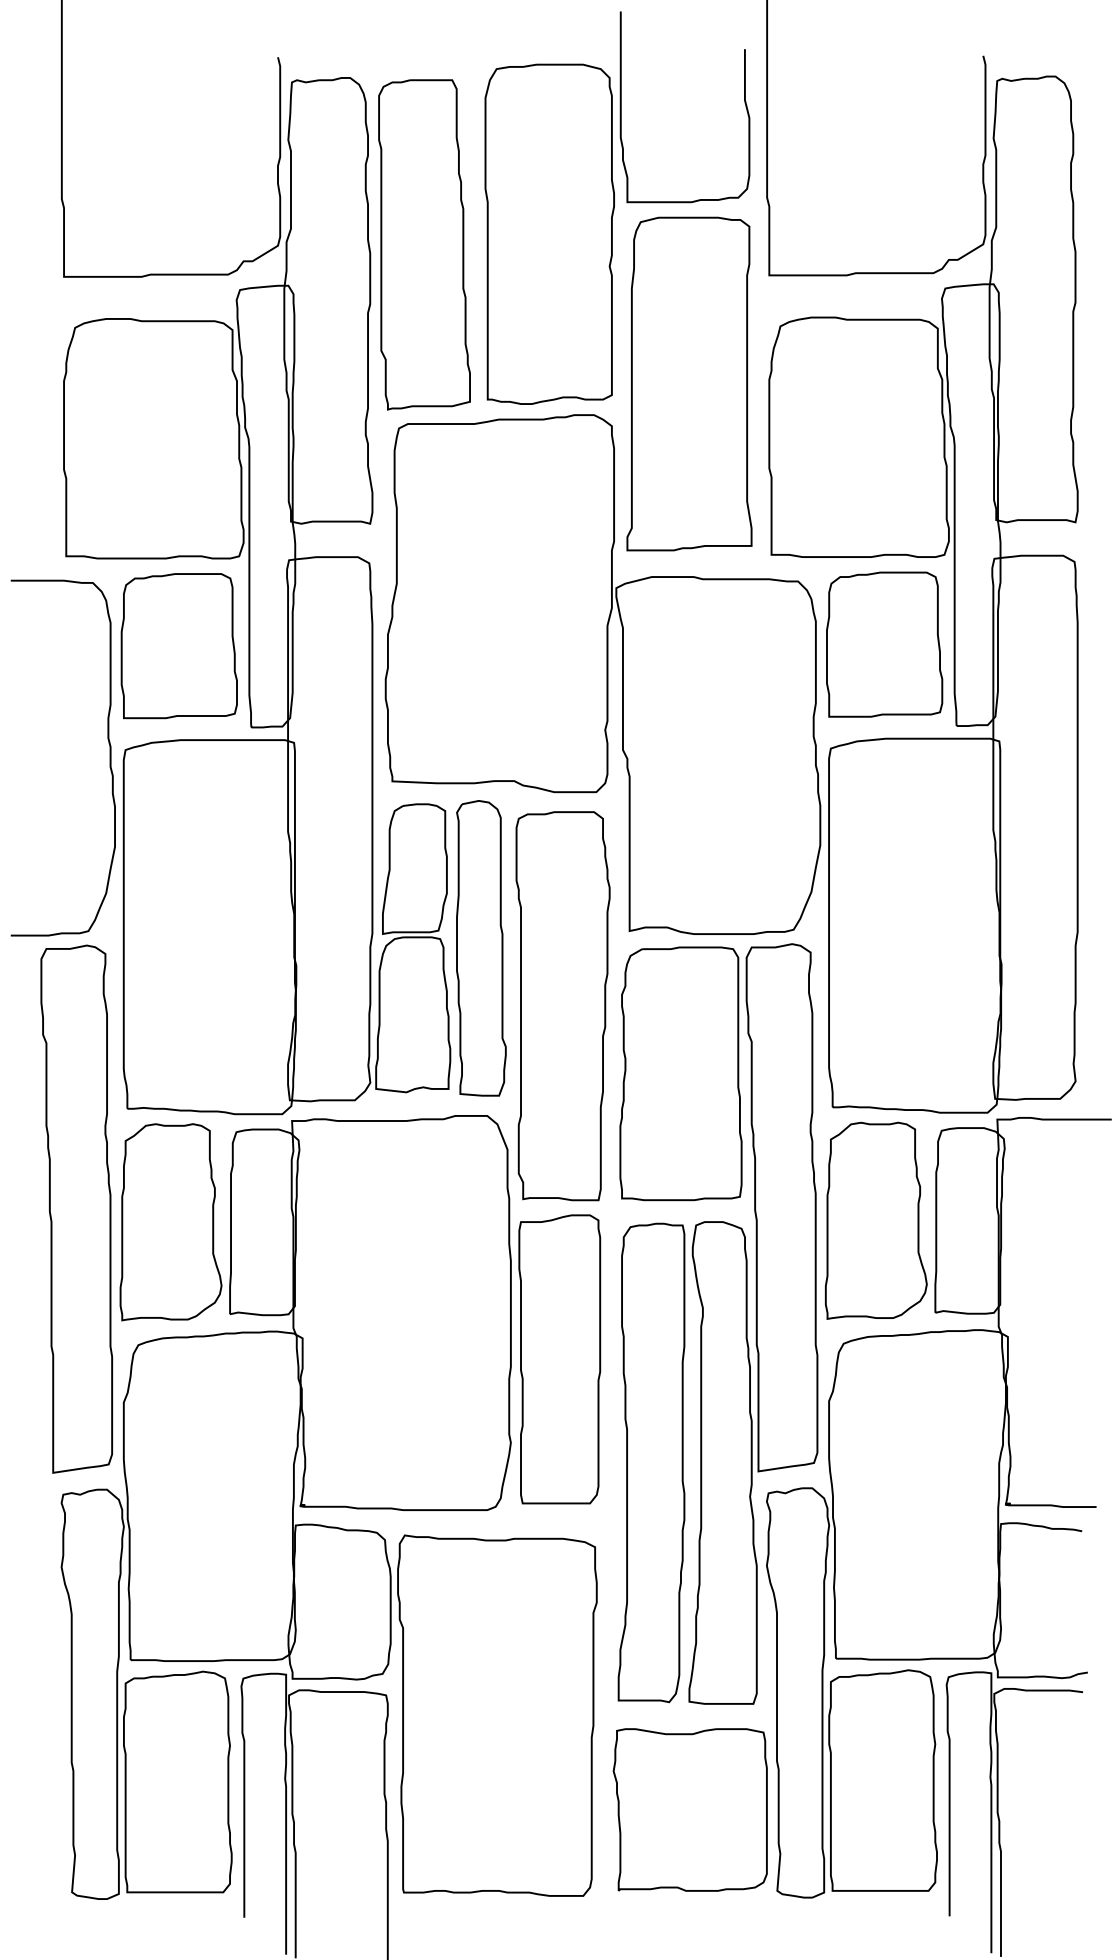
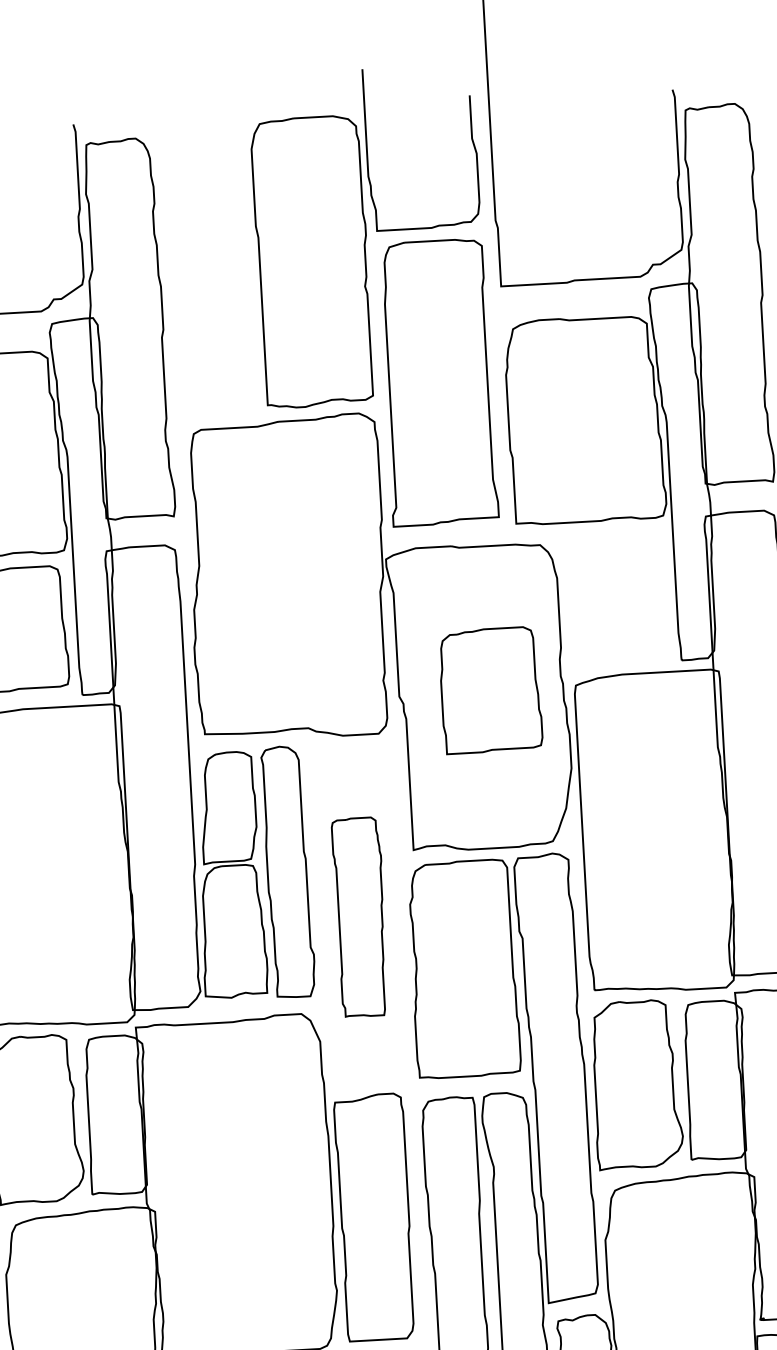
part: (424, 244) -> (206, 276), removed
part: (884, 644) -> (490, 690), moved
part: (562, 1006) -> (360, 917), size x0.6

